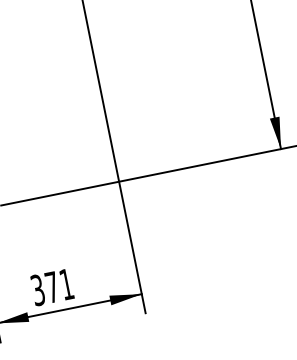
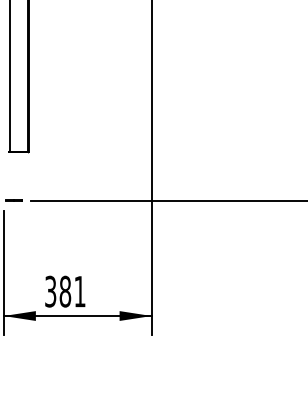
text: (52, 287) -> (65, 291), 371 -> 381

